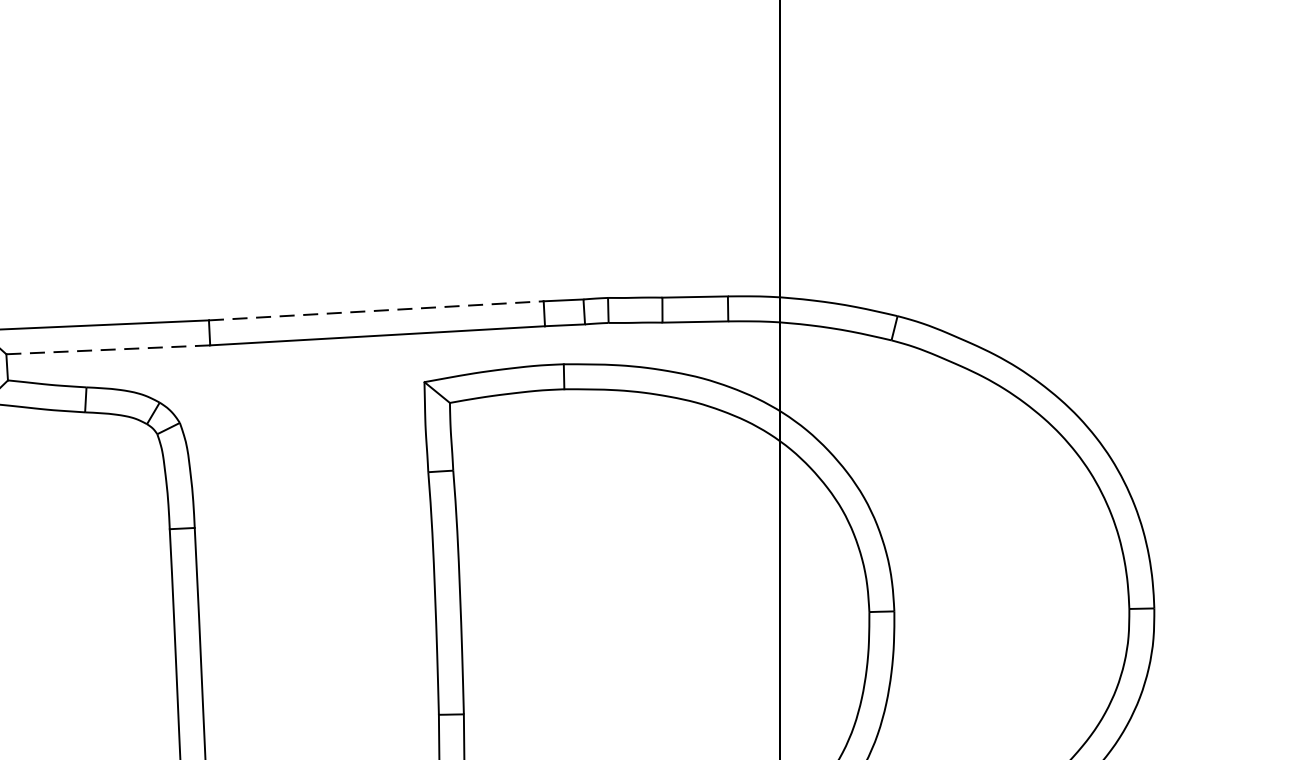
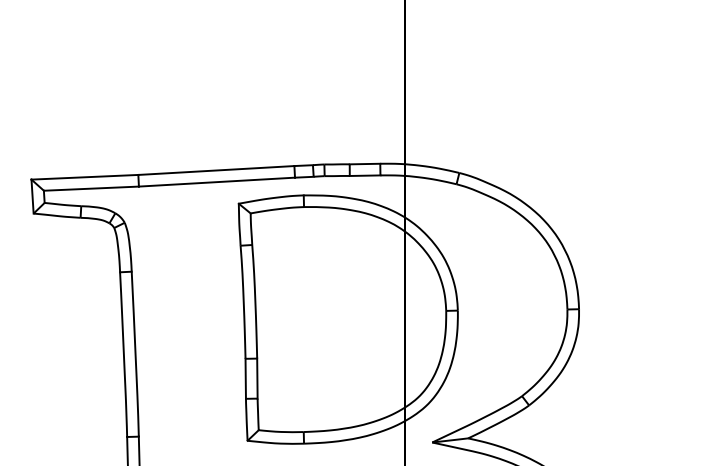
line: (376, 310) -> (216, 170), dashed -> solid
line: (108, 349) -> (91, 188), dashed -> solid

